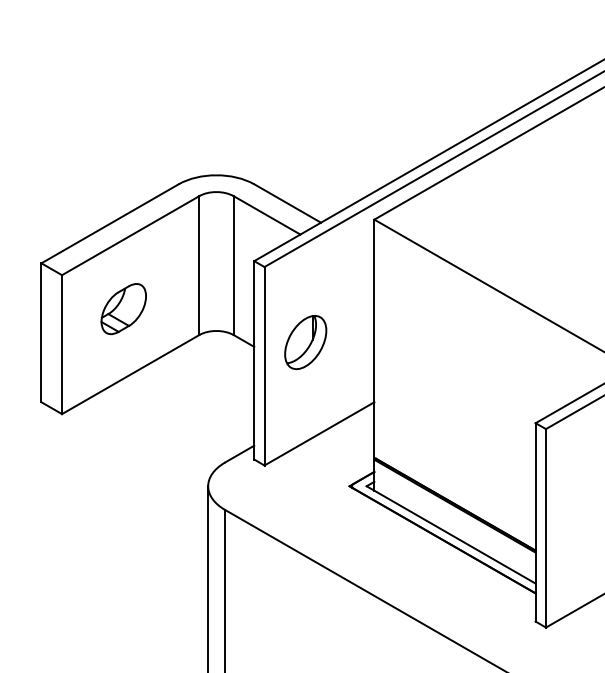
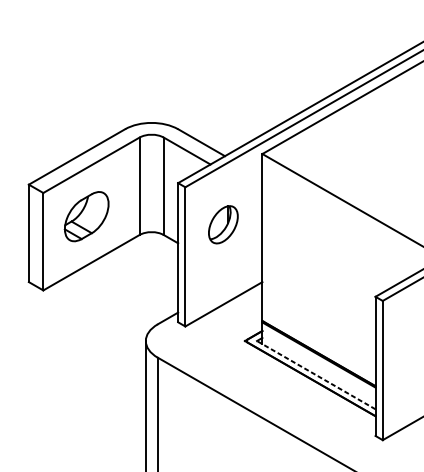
part: (123, 309) -> (86, 217), size x1.4
part: (305, 342) -> (223, 224), moved
line: (451, 534) -> (316, 374), solid -> dashed

